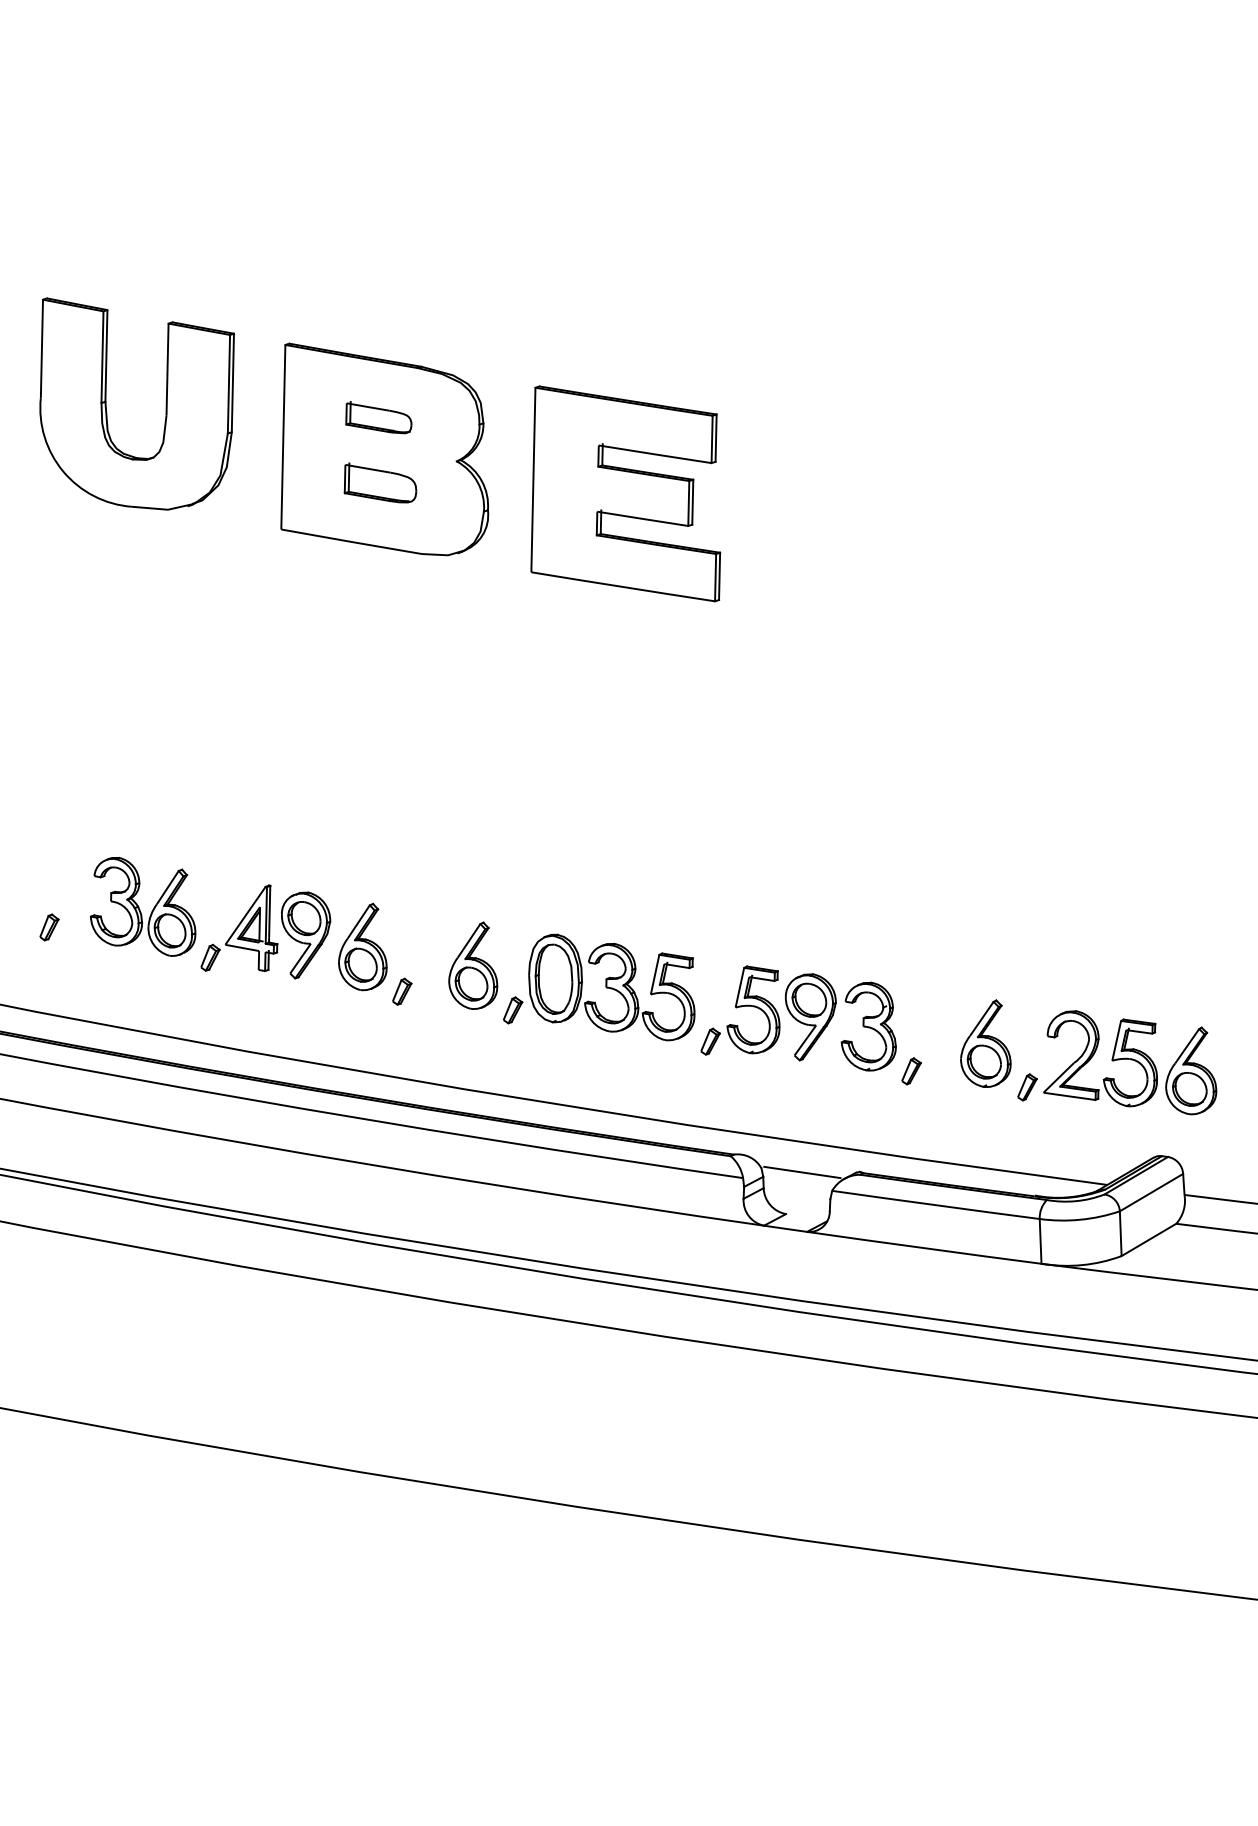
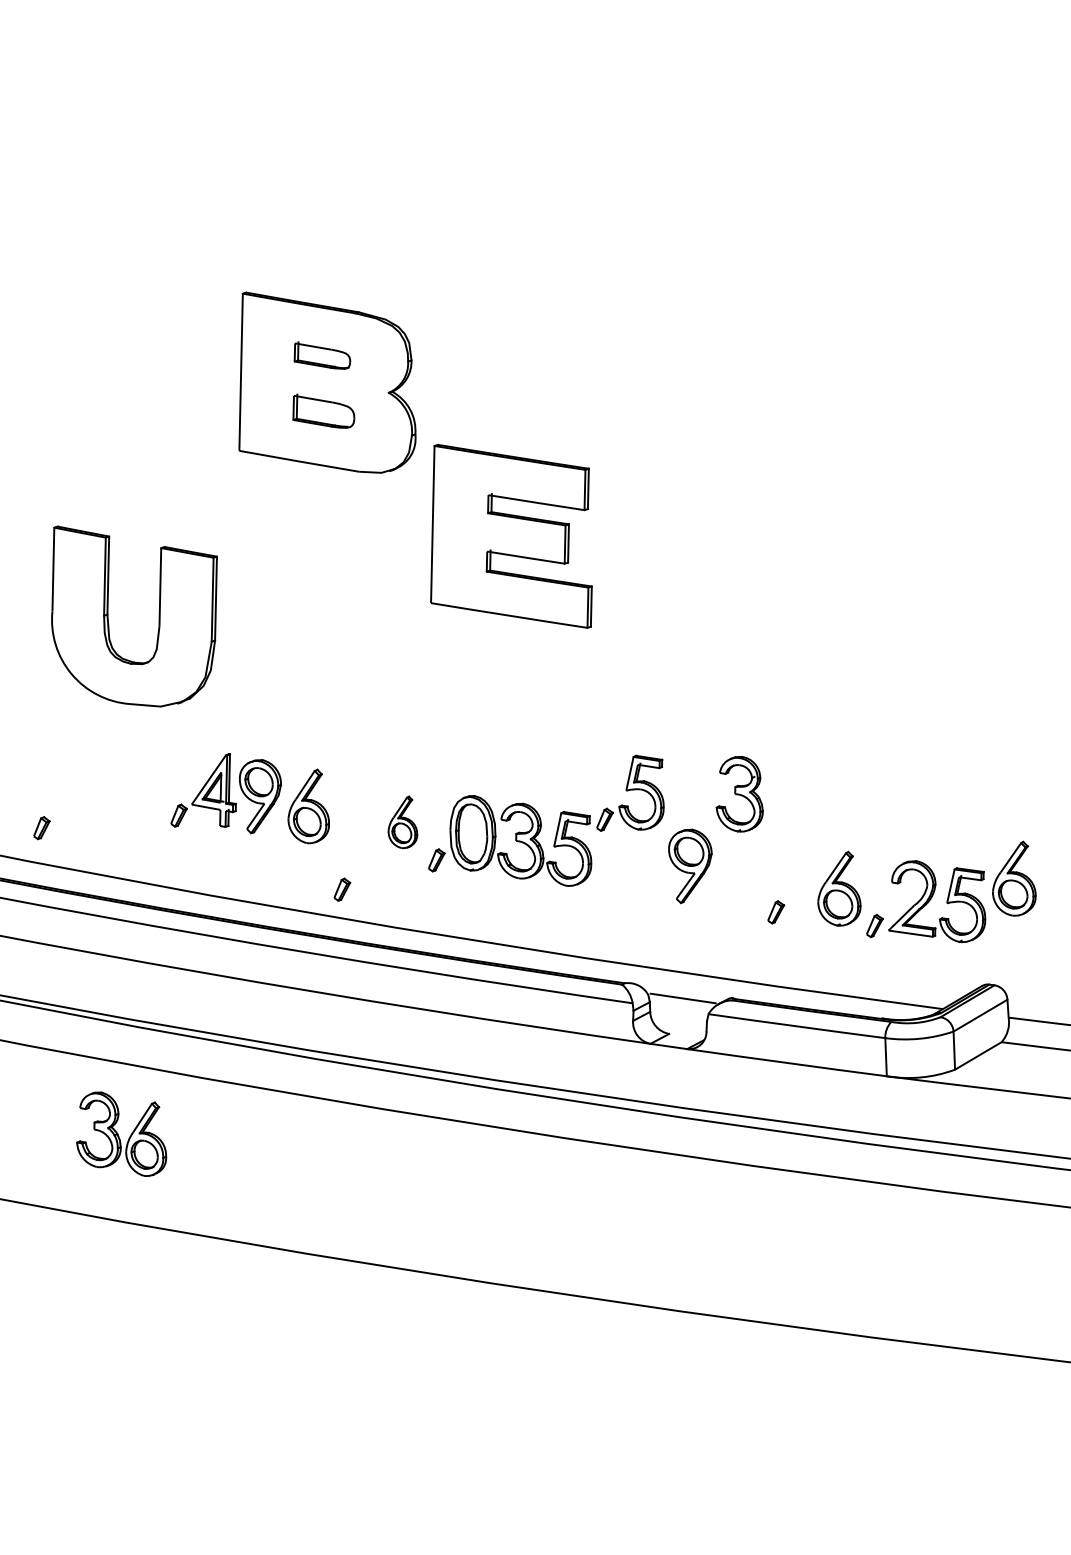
part: (165, 403) -> (158, 616), moved
part: (625, 493) -> (511, 536), moved
part: (142, 906) -> (121, 1133), moved
part: (49, 927) -> (41, 828), moved
part: (473, 965) -> (403, 822), size x0.7
part: (402, 991) -> (342, 889), moved
part: (740, 1010) -> (630, 793), moved
part: (868, 1026) -> (739, 794), moved
part: (1191, 1070) -> (1014, 878), moved

